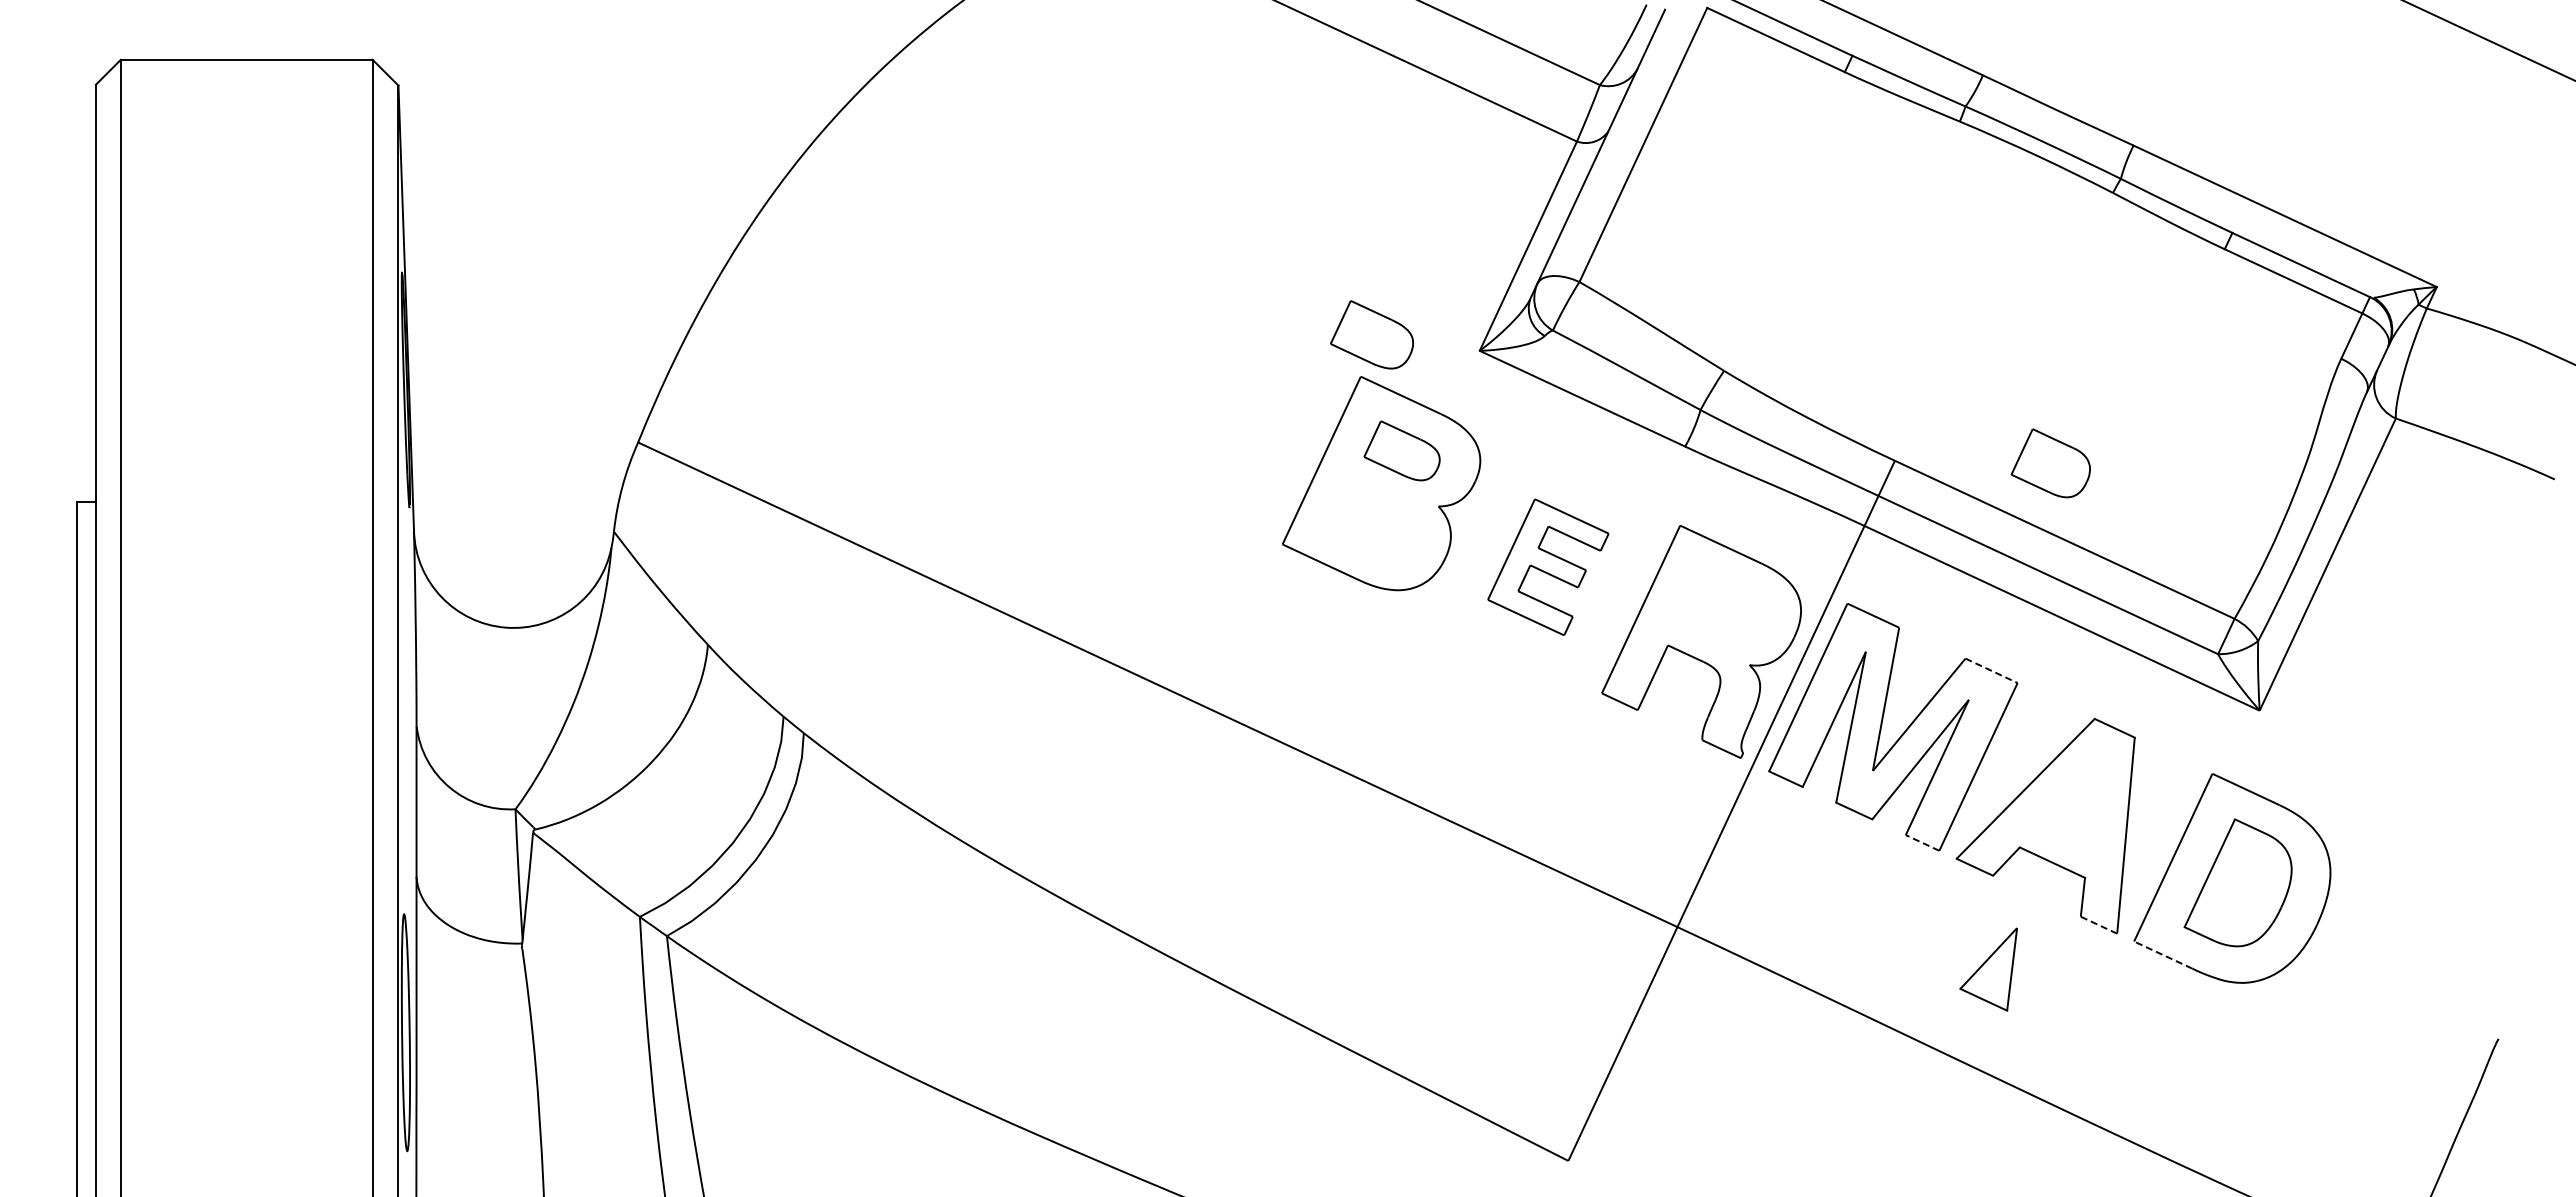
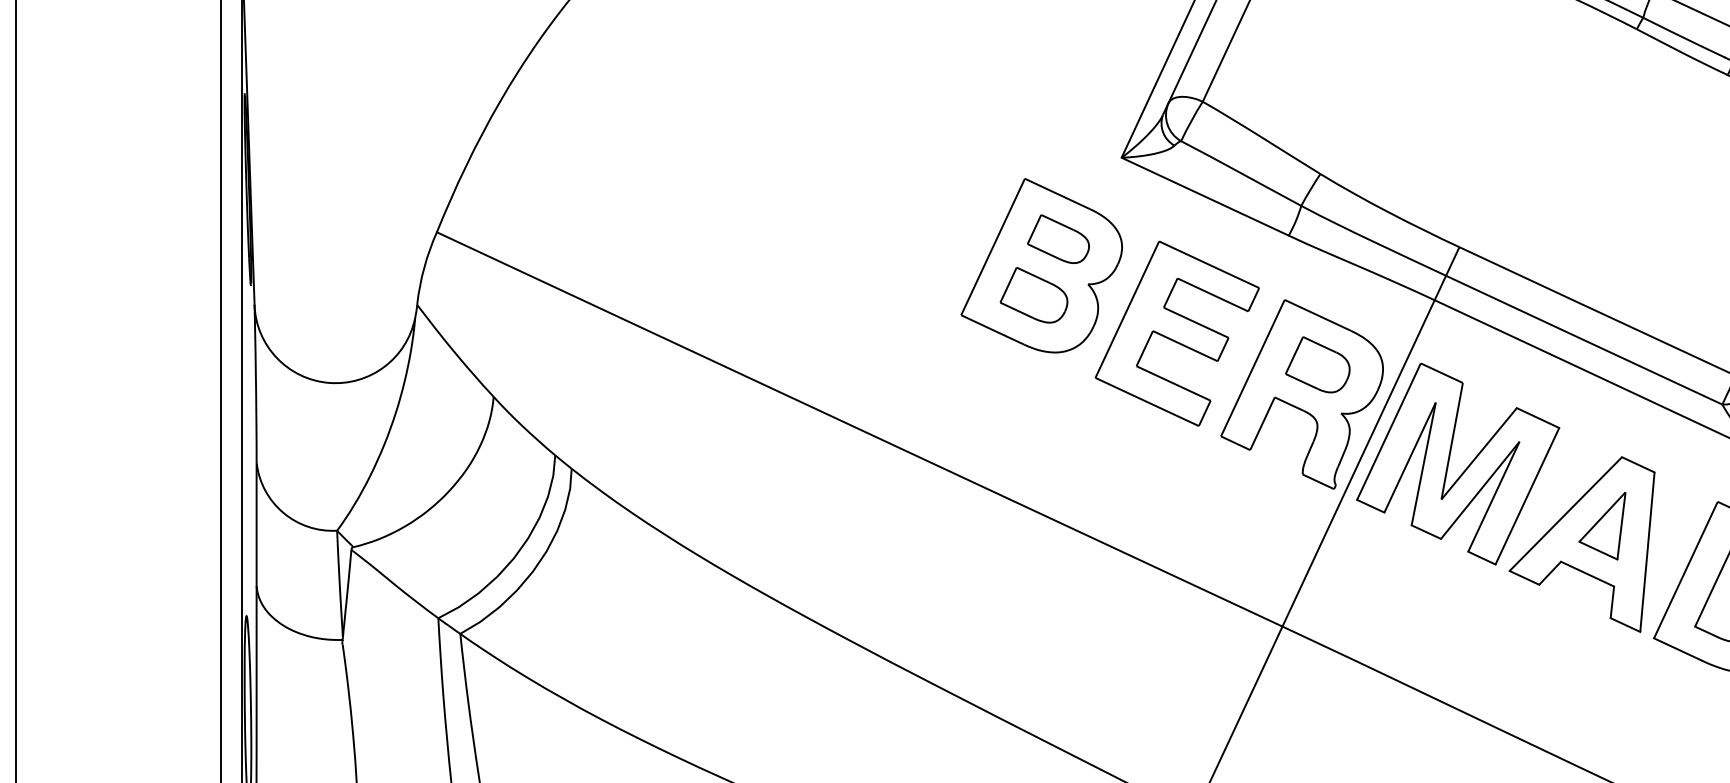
part: (1371, 334) -> (1033, 294), moved
part: (2050, 463) -> (1317, 364), moved
part: (1548, 567) -> (1177, 334), size x1.67
line: (1991, 670) -> (1537, 417), dashed -> solid
line: (1922, 842) -> (1481, 557), dashed -> solid
line: (2098, 925) -> (1625, 625), dashed -> solid
line: (2162, 954) -> (1677, 648), dashed -> solid
part: (1988, 969) -> (1602, 526), moved

